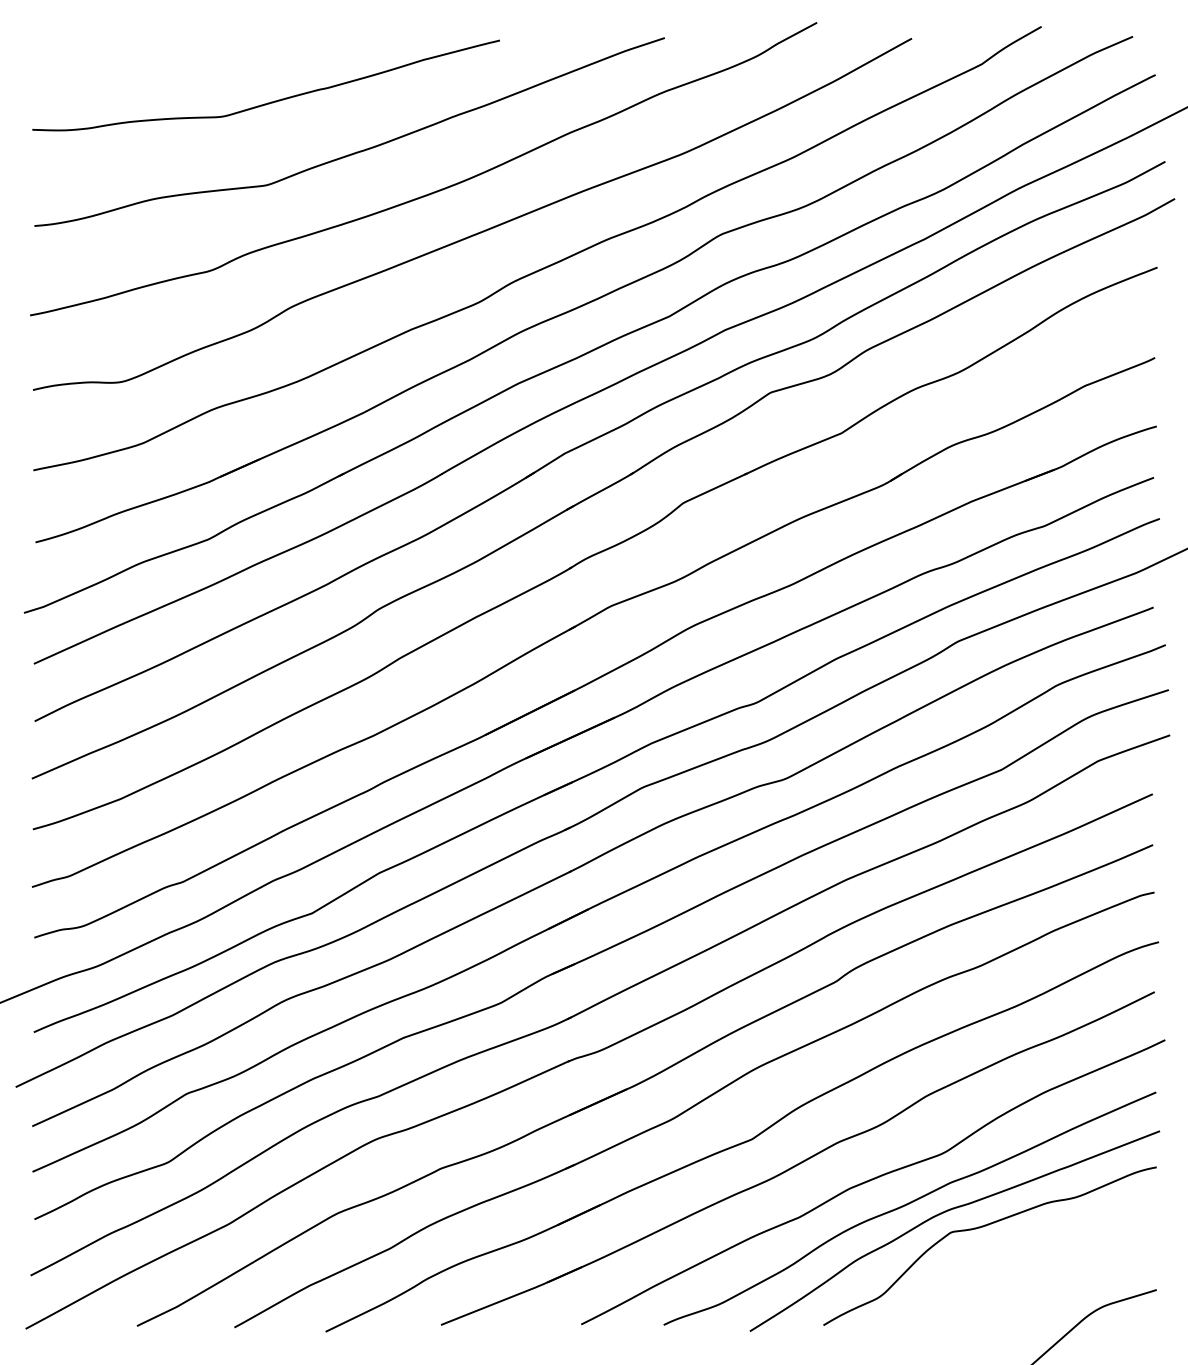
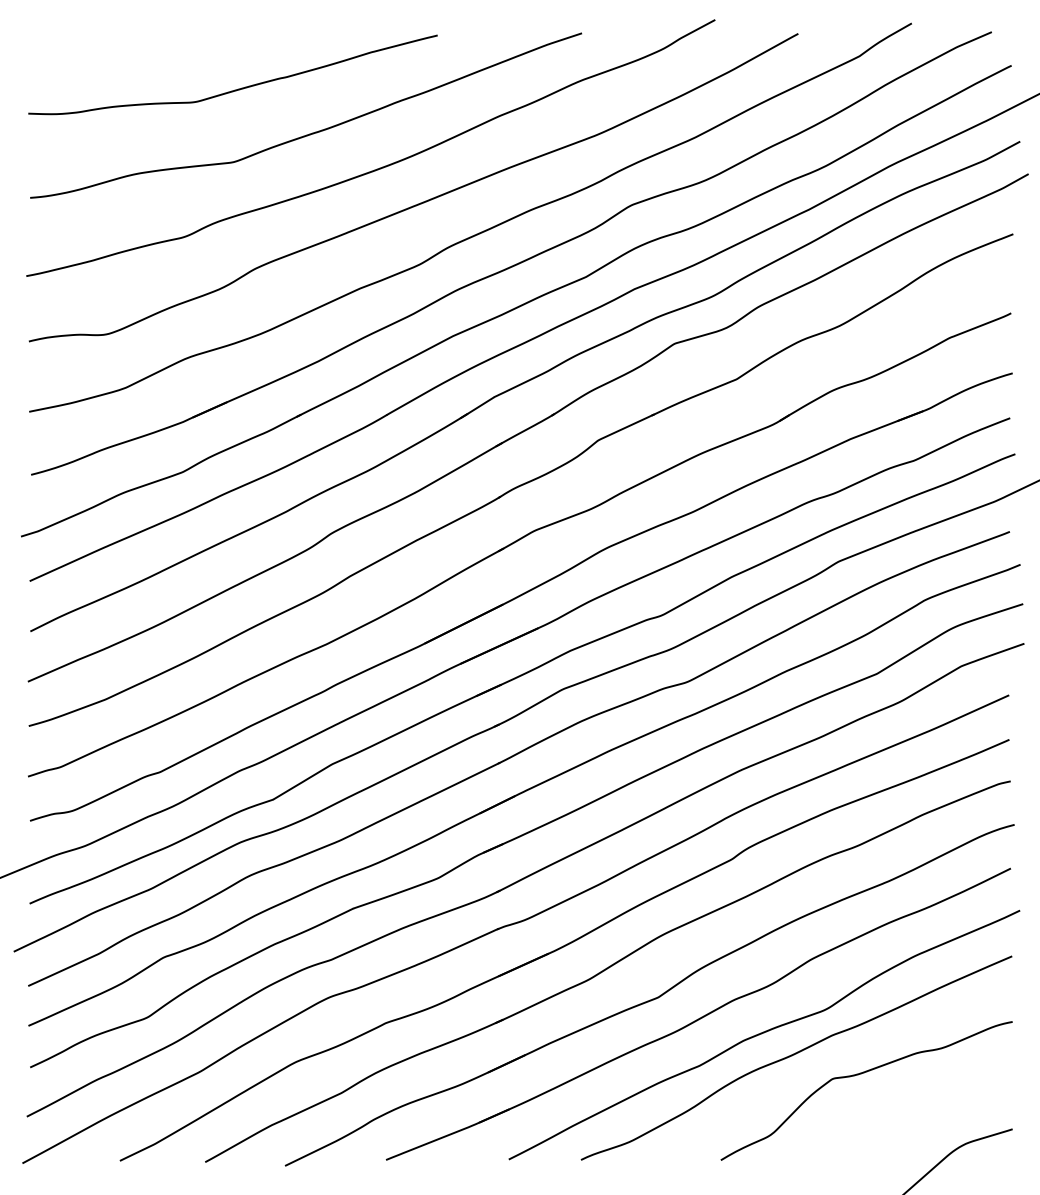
curve: (946, 1212) -> (828, 1061), removed

